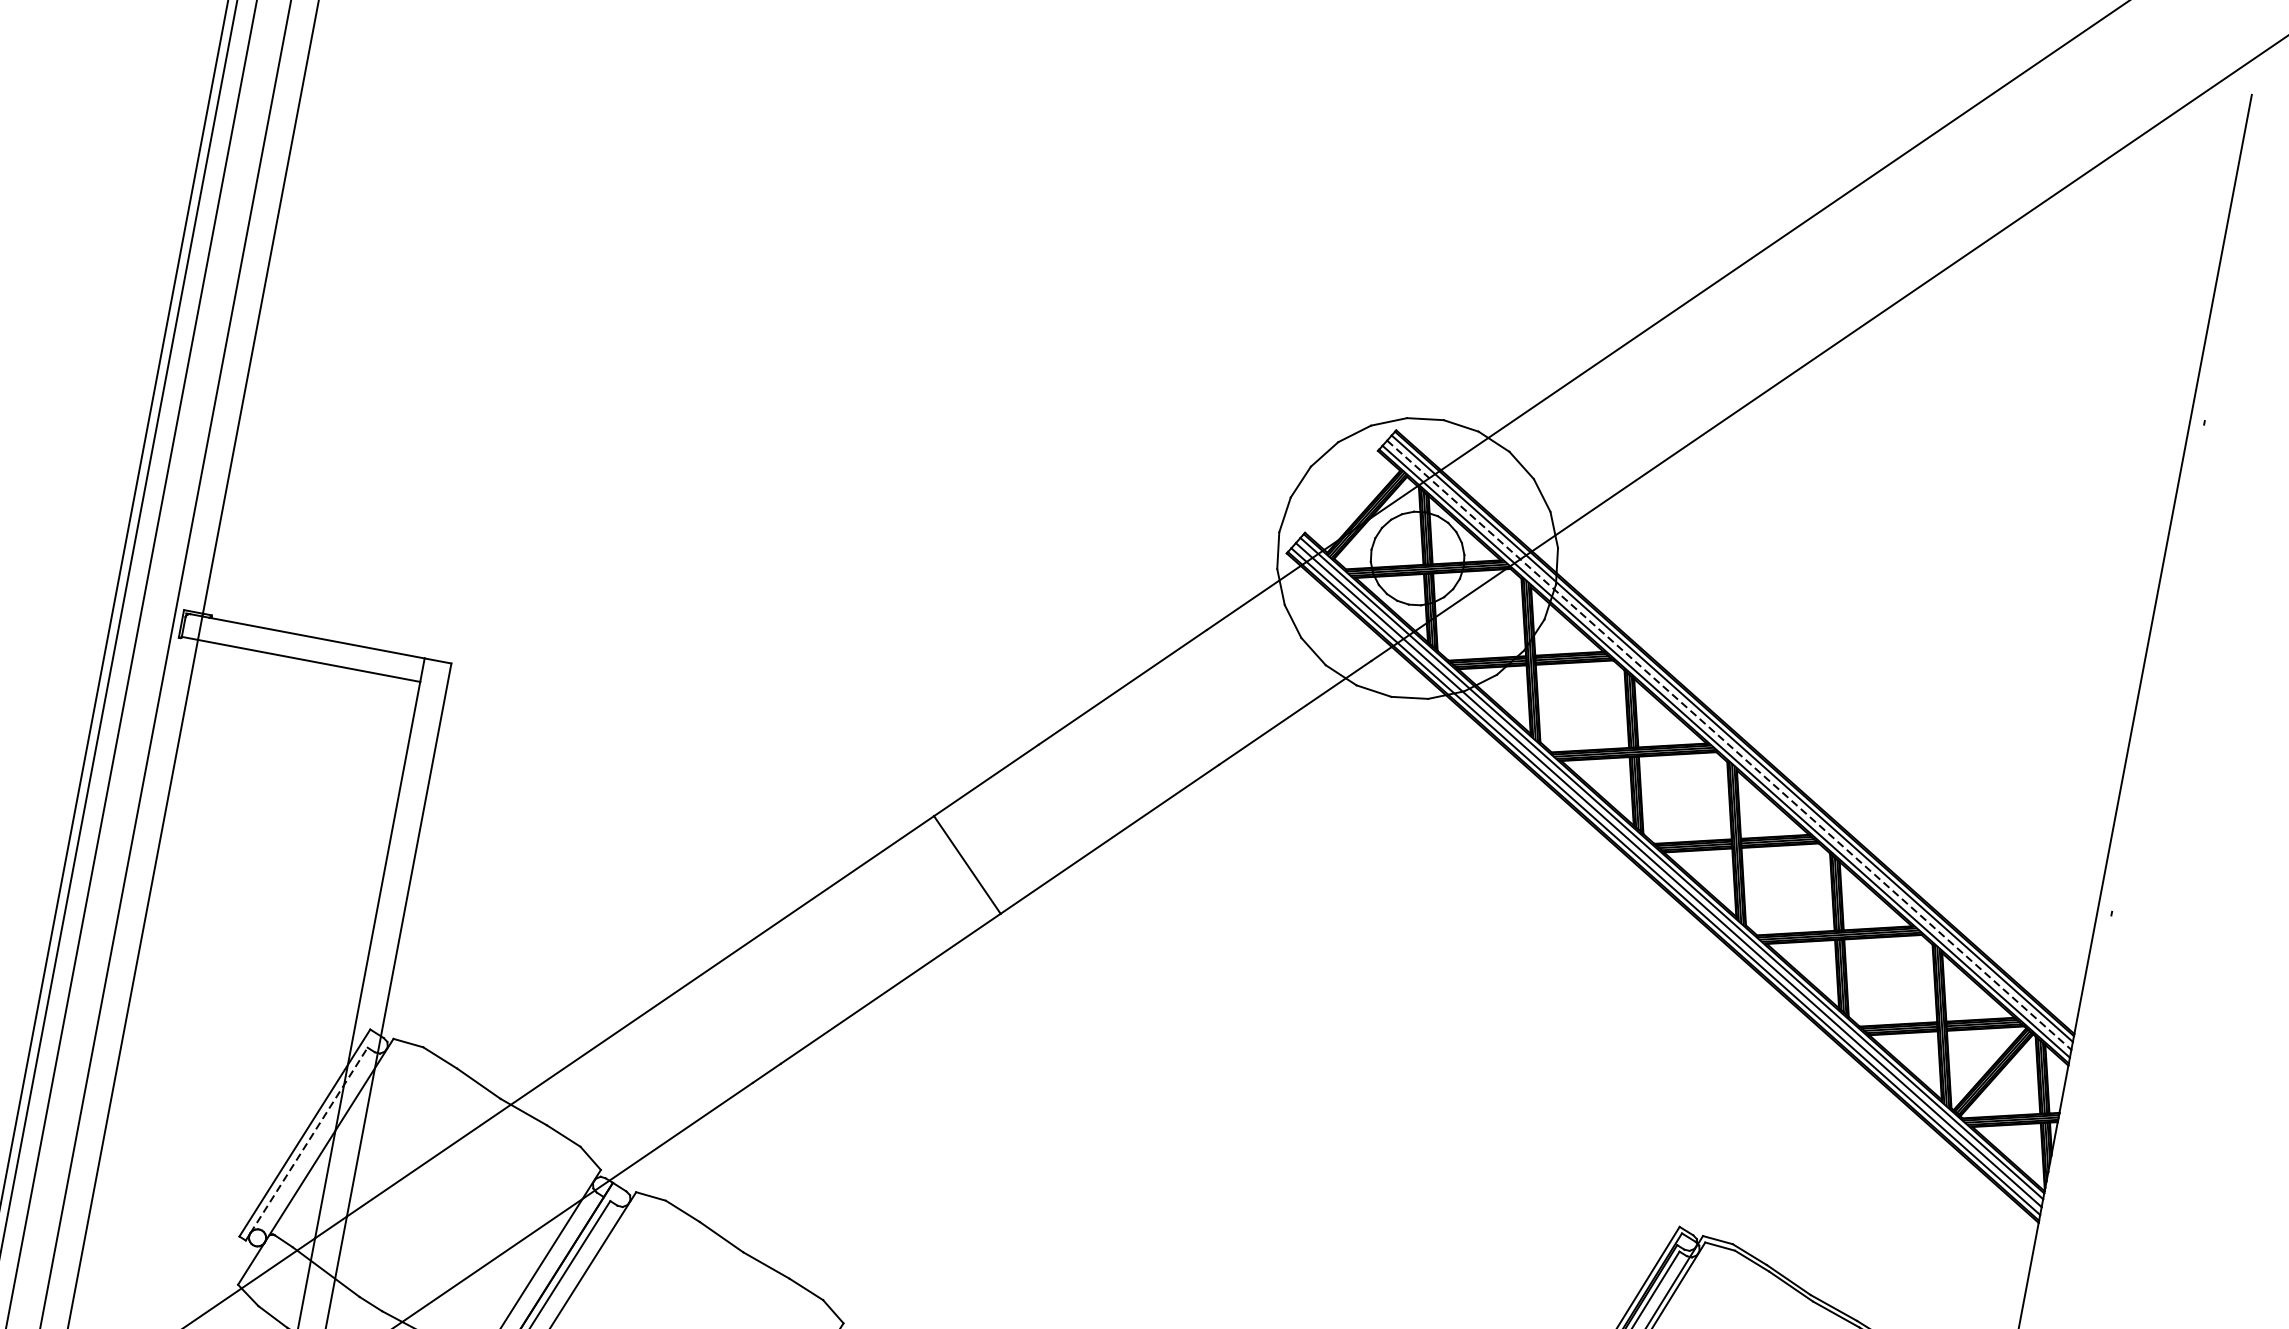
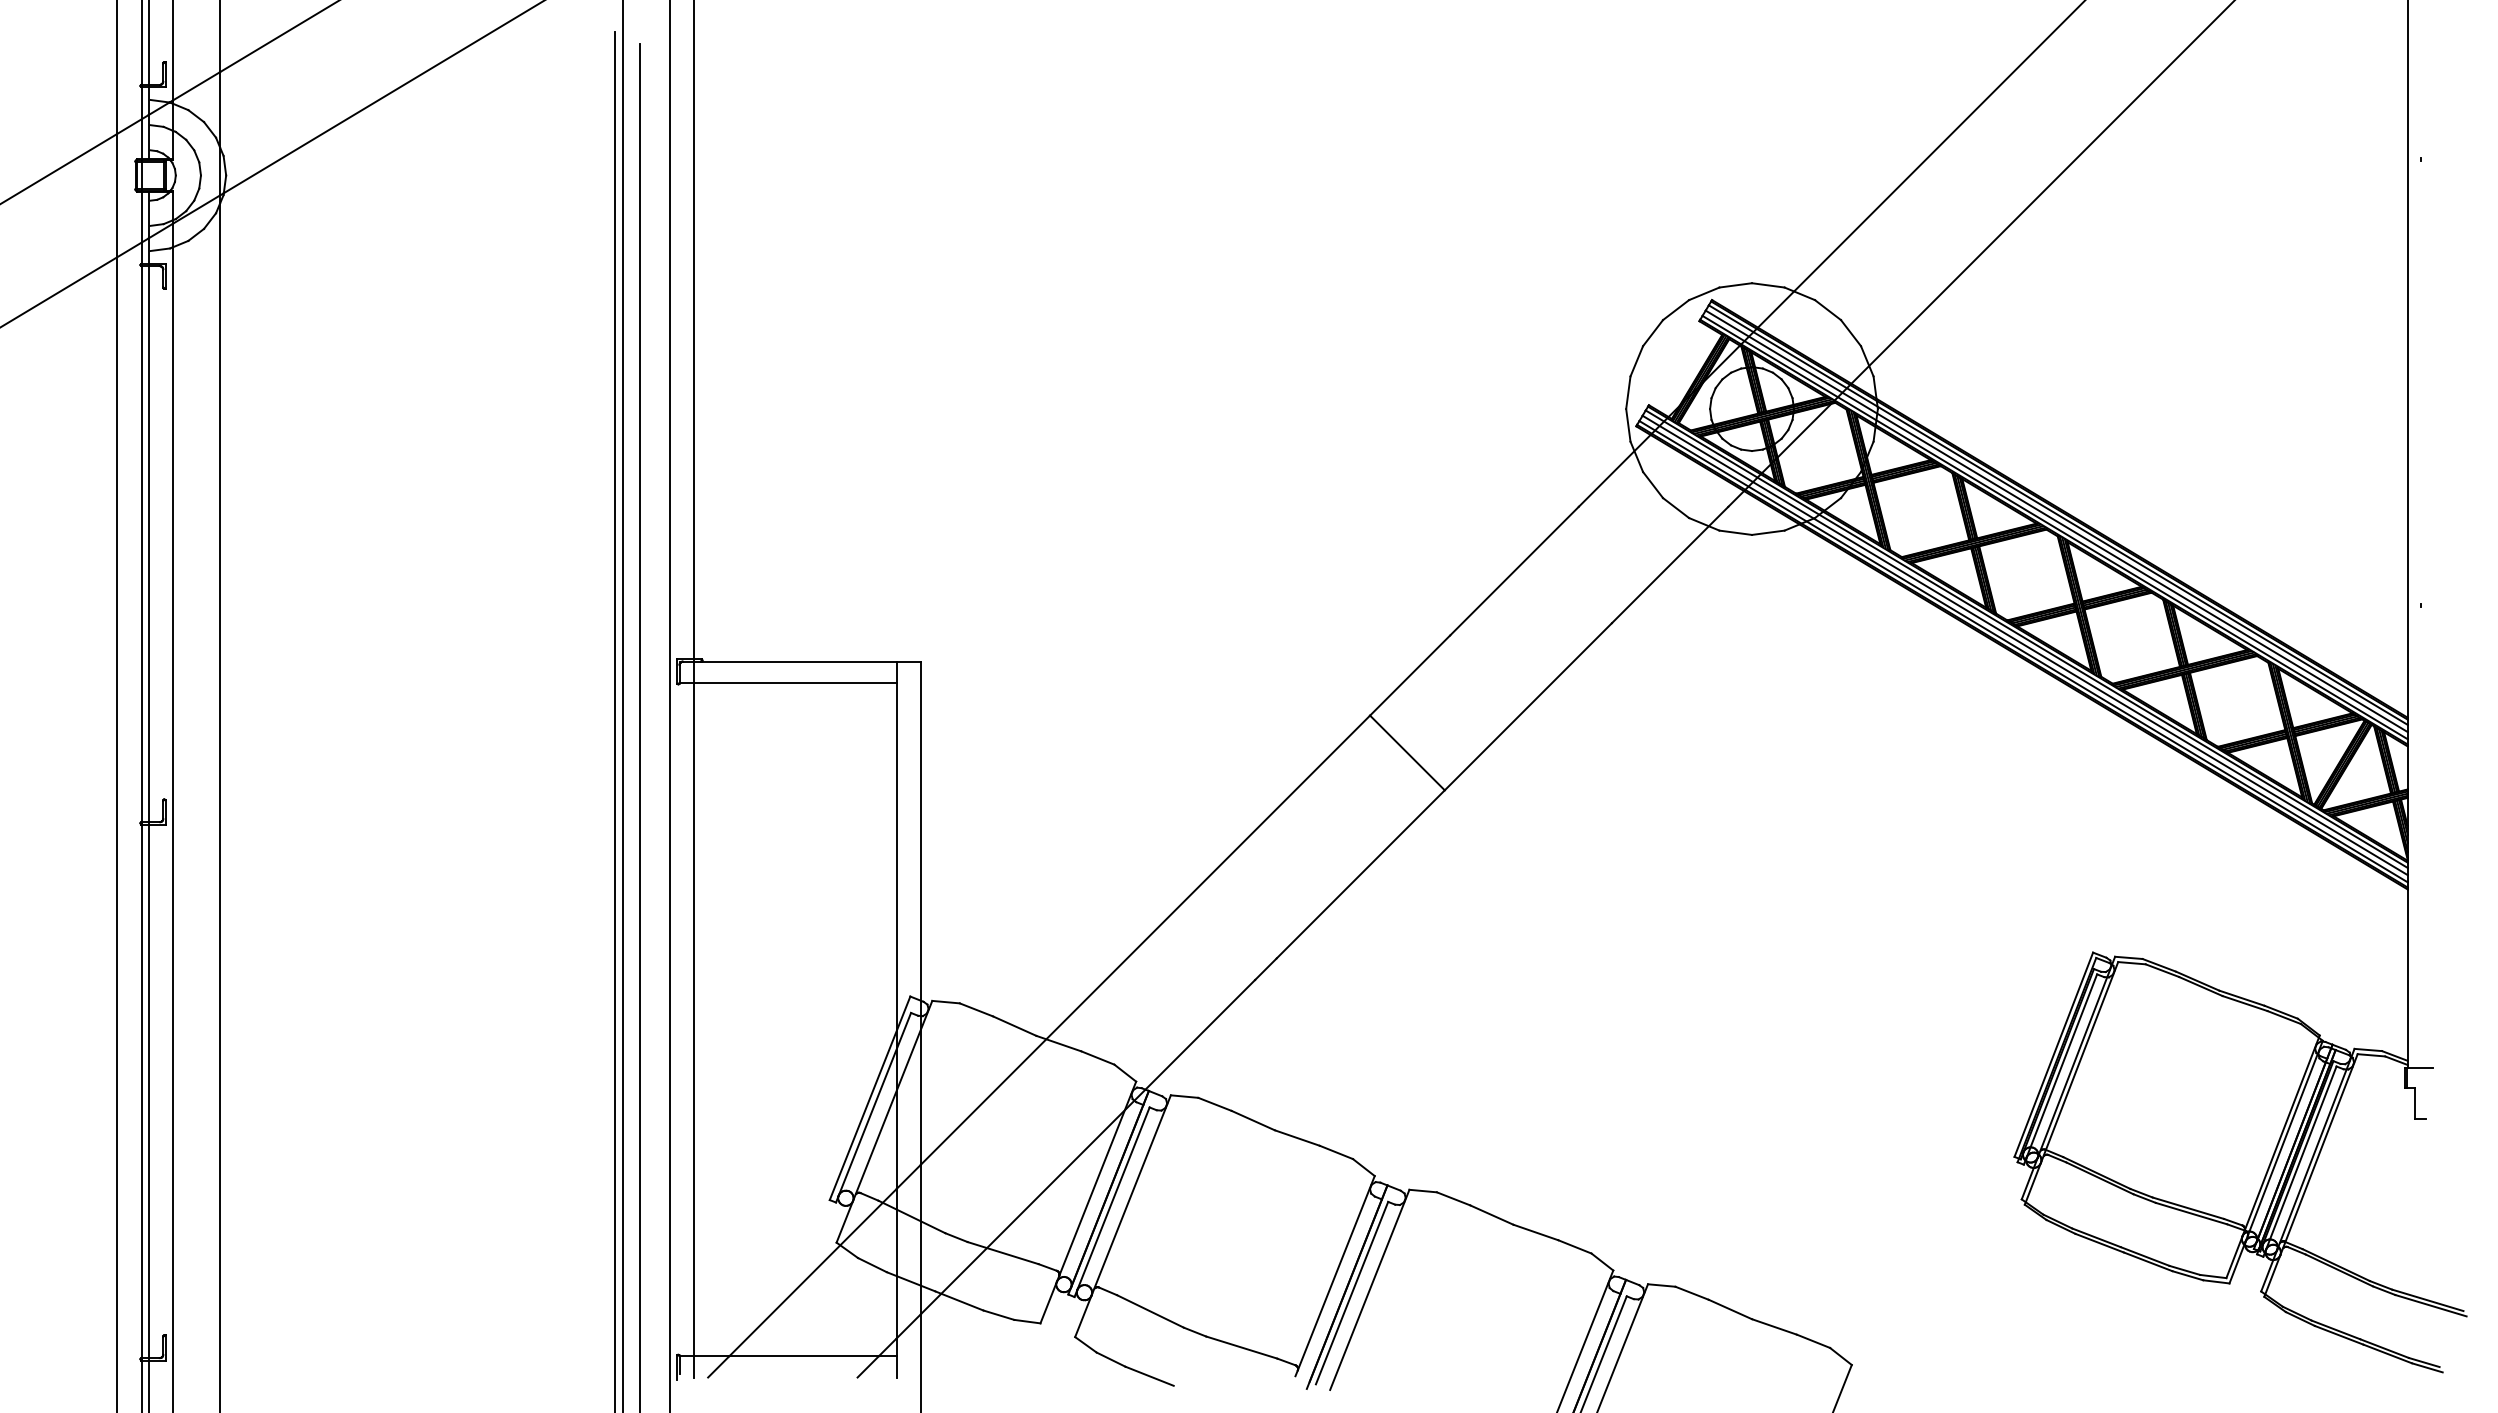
line: (1730, 745) -> (2057, 521), dashed -> solid
line: (309, 1139) -> (875, 1103), dashed -> solid

